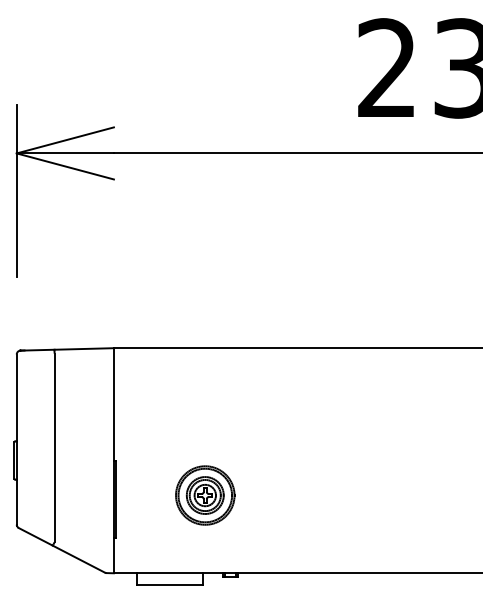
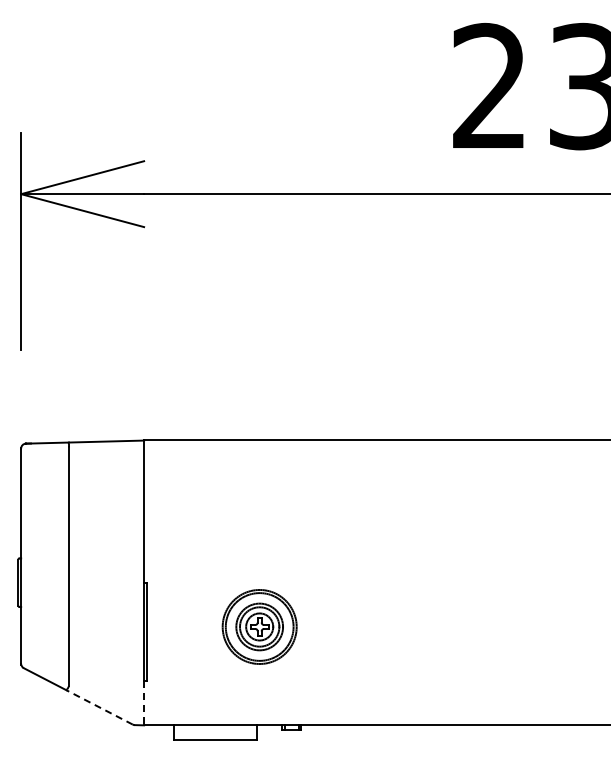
line: (114, 556) -> (144, 703), solid -> dashed
line: (78, 559) -> (99, 707), solid -> dashed

